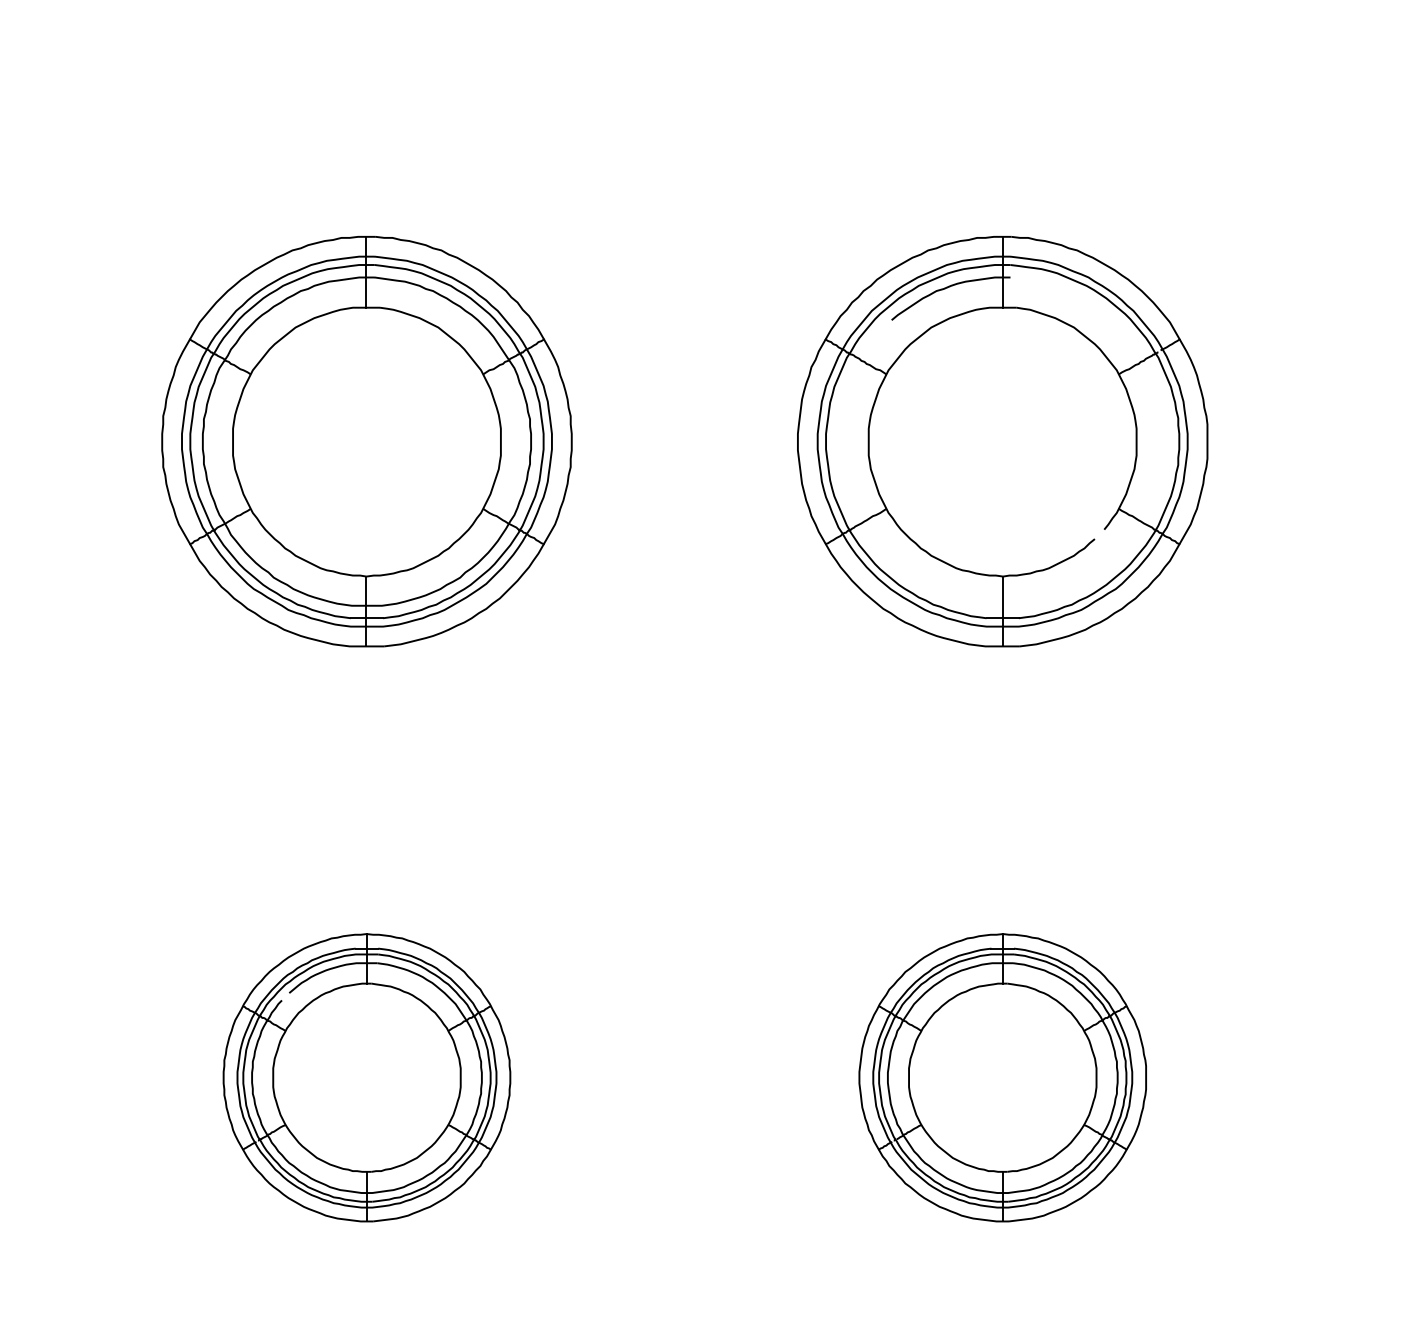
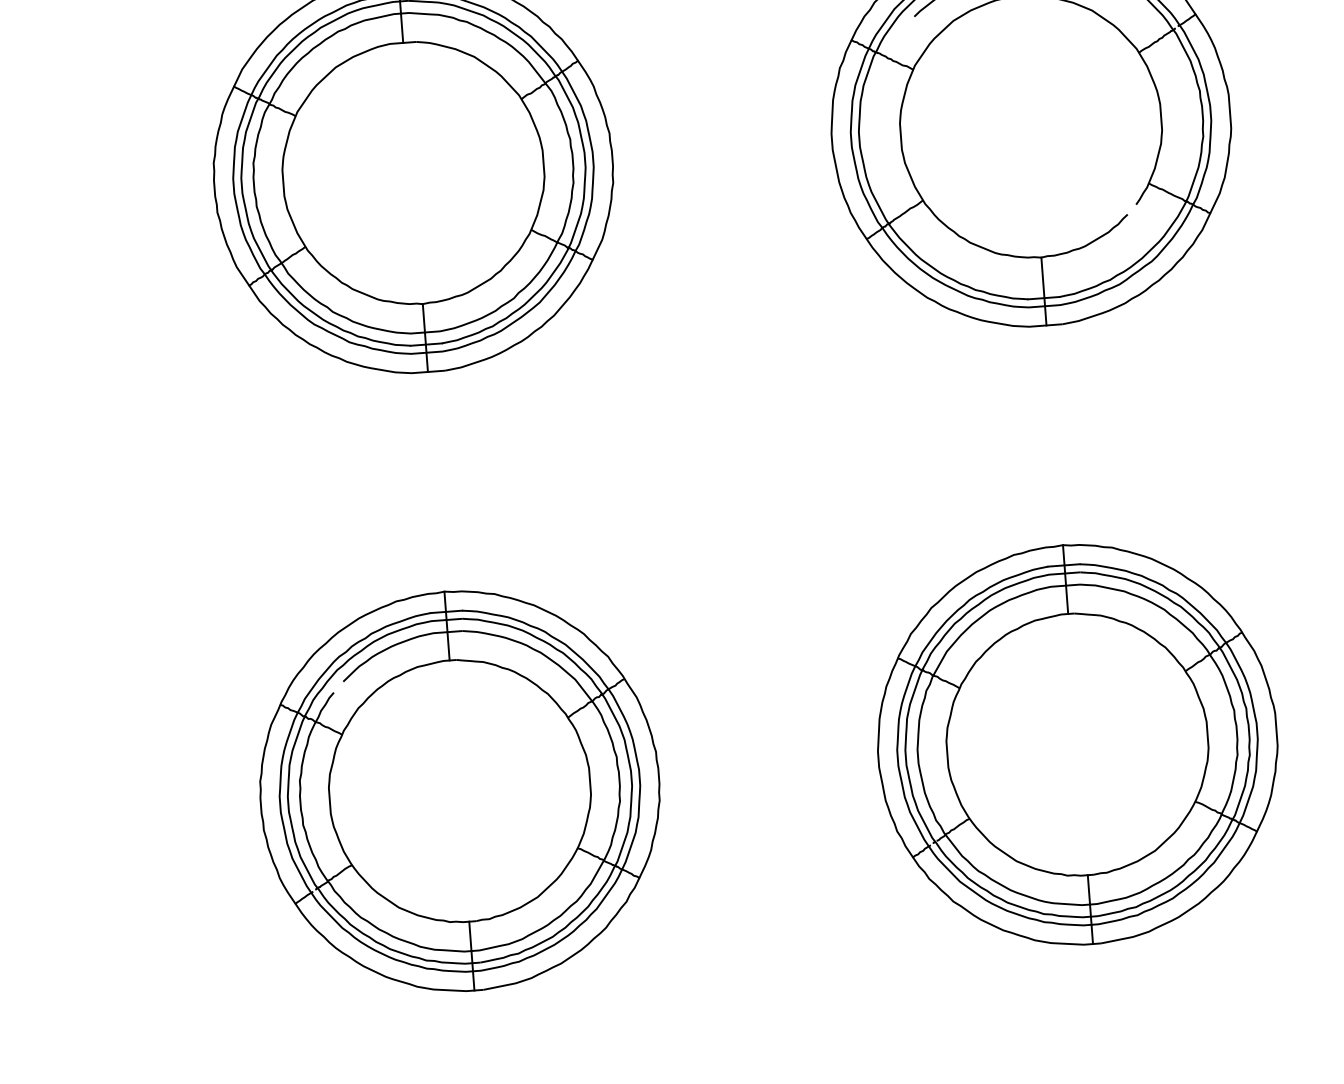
part: (366, 1077) -> (459, 790), size x1.43
part: (1002, 1077) -> (1077, 744), size x1.43

